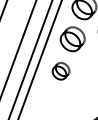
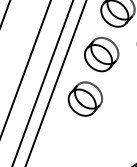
part: (60, 71) -> (84, 99), size x1.43

